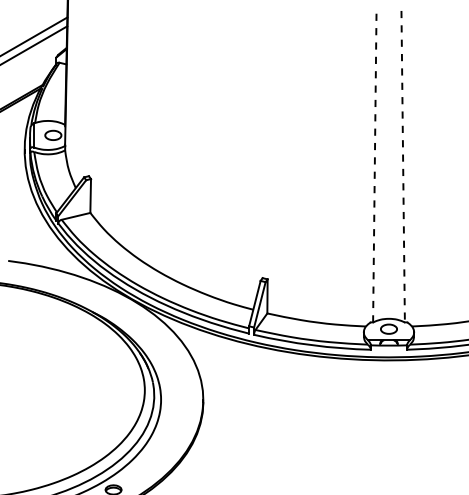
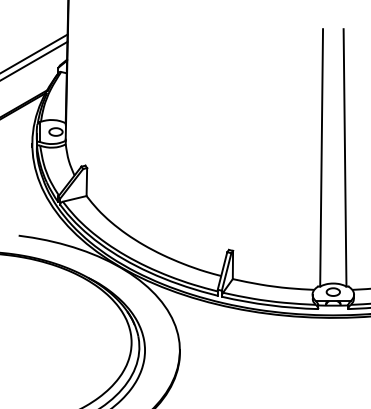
line: (374, 166) -> (321, 157), dashed -> solid
line: (403, 166) -> (345, 157), dashed -> solid

